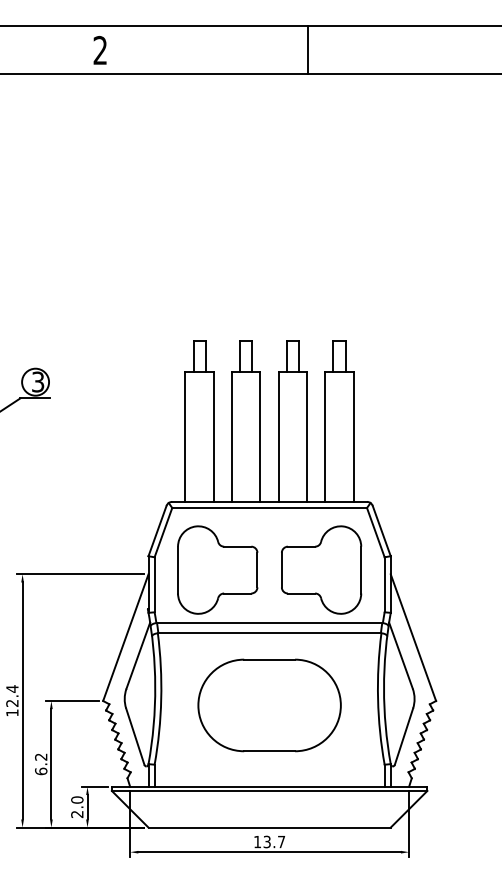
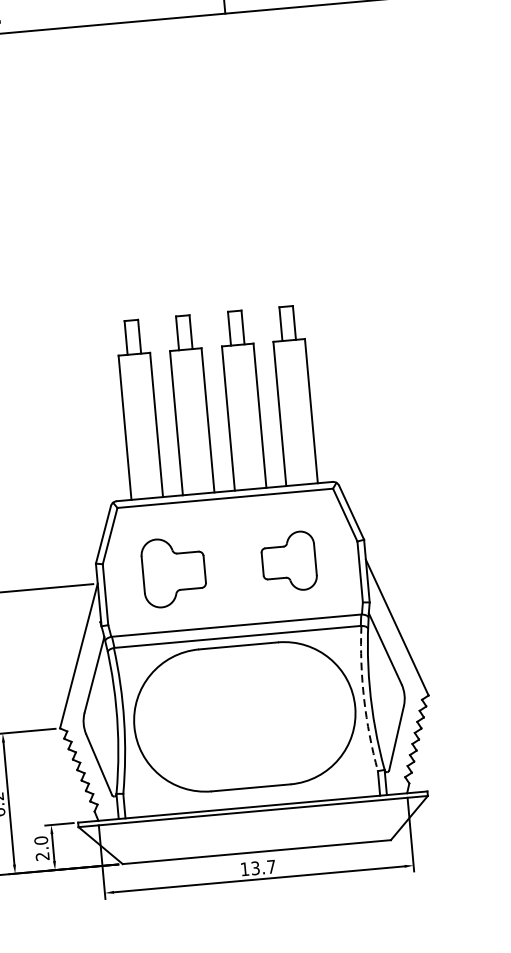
part: (217, 569) -> (173, 571), size x0.7
part: (321, 569) -> (288, 561), size x0.6
arc: (378, 699) -> (364, 699), solid -> dashed
part: (269, 705) -> (244, 716), size x1.4

